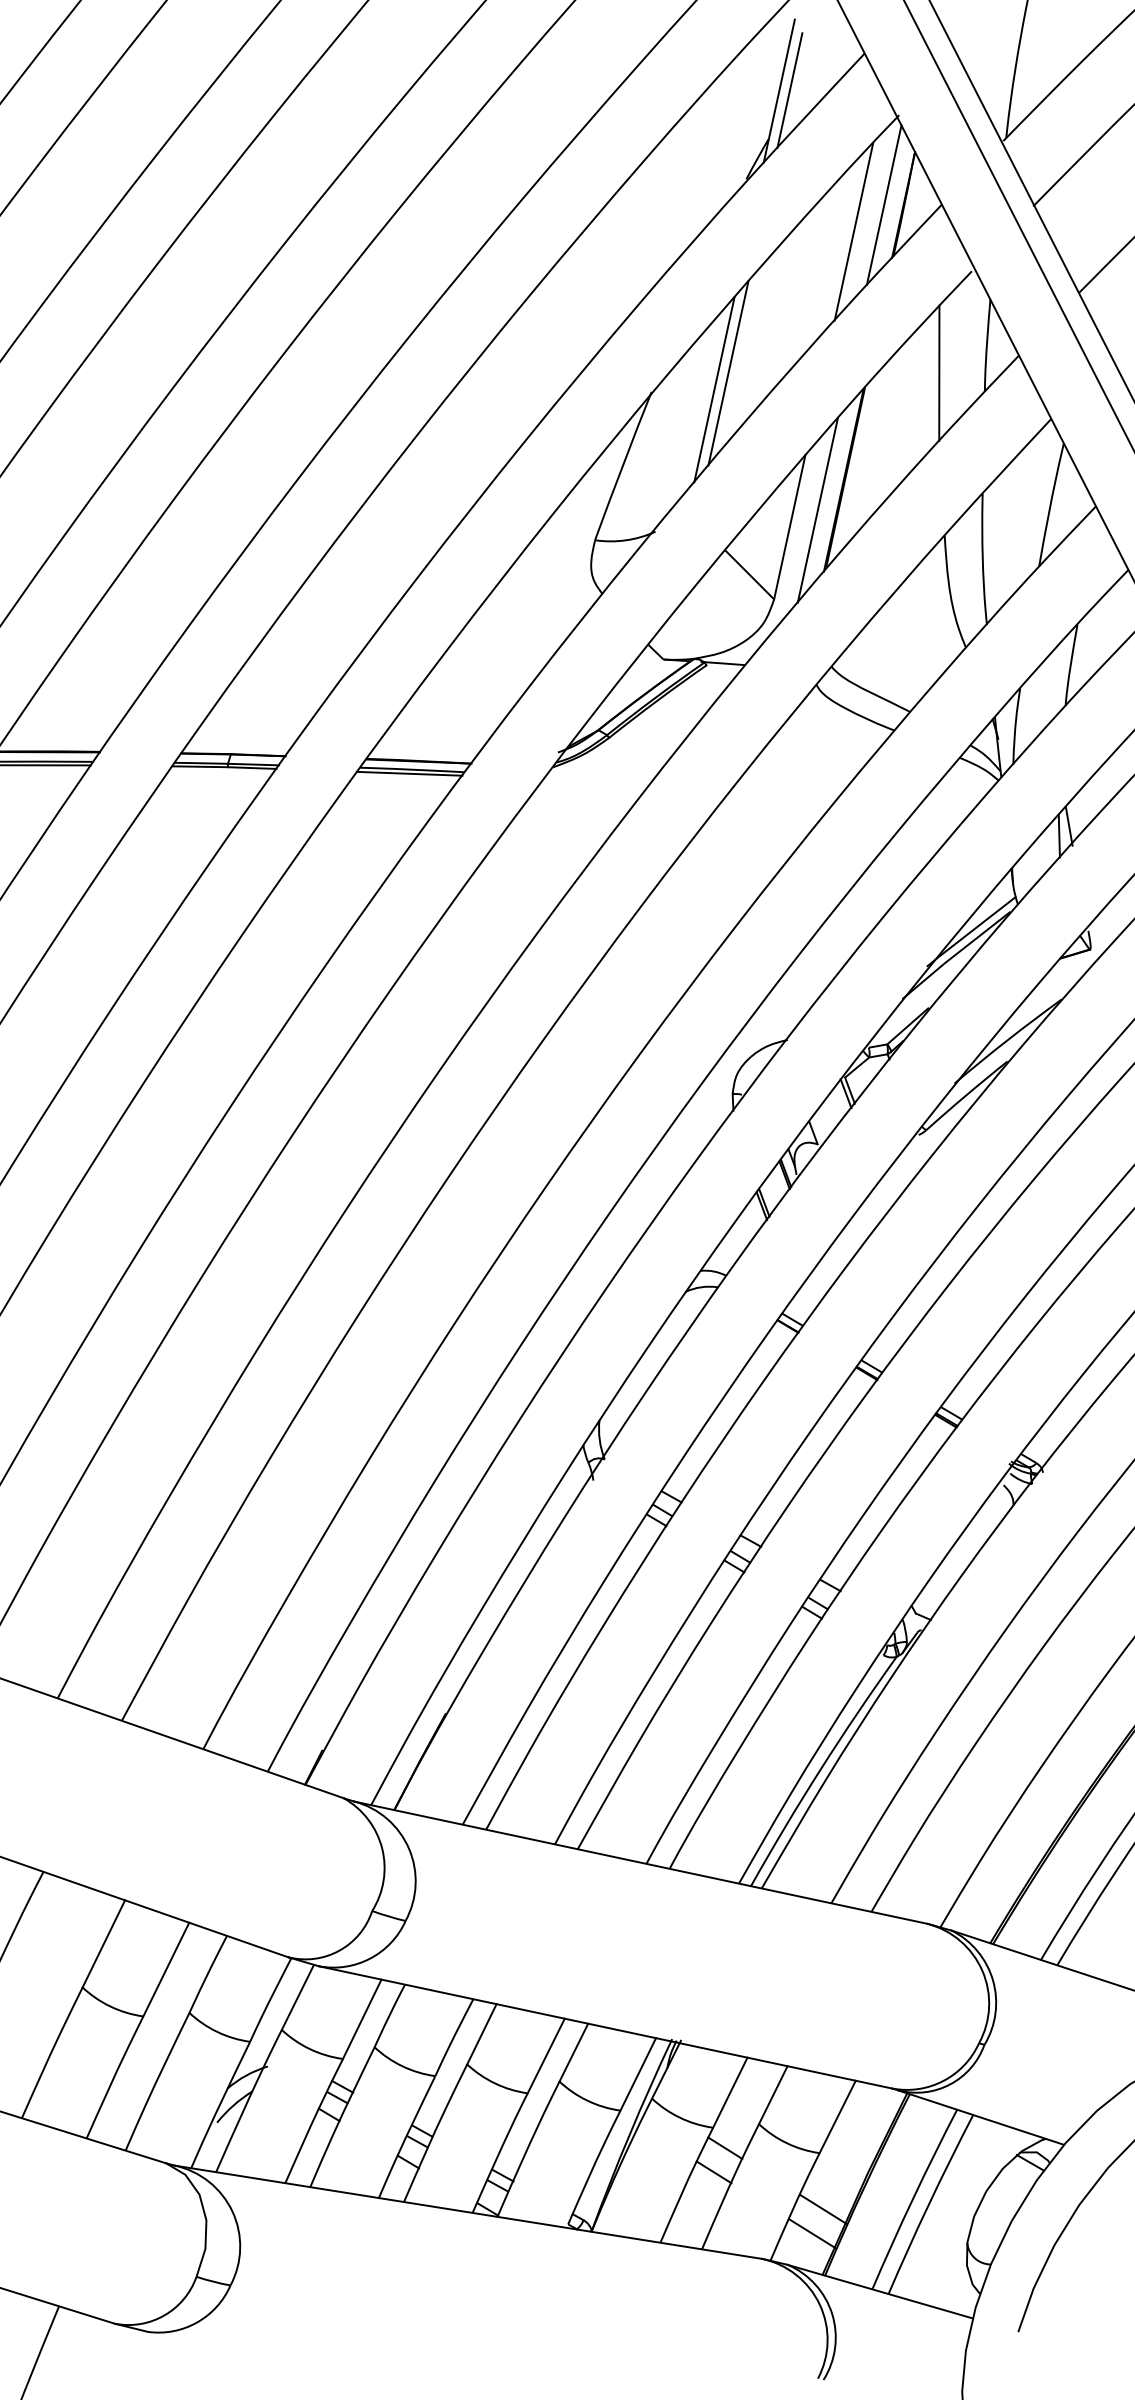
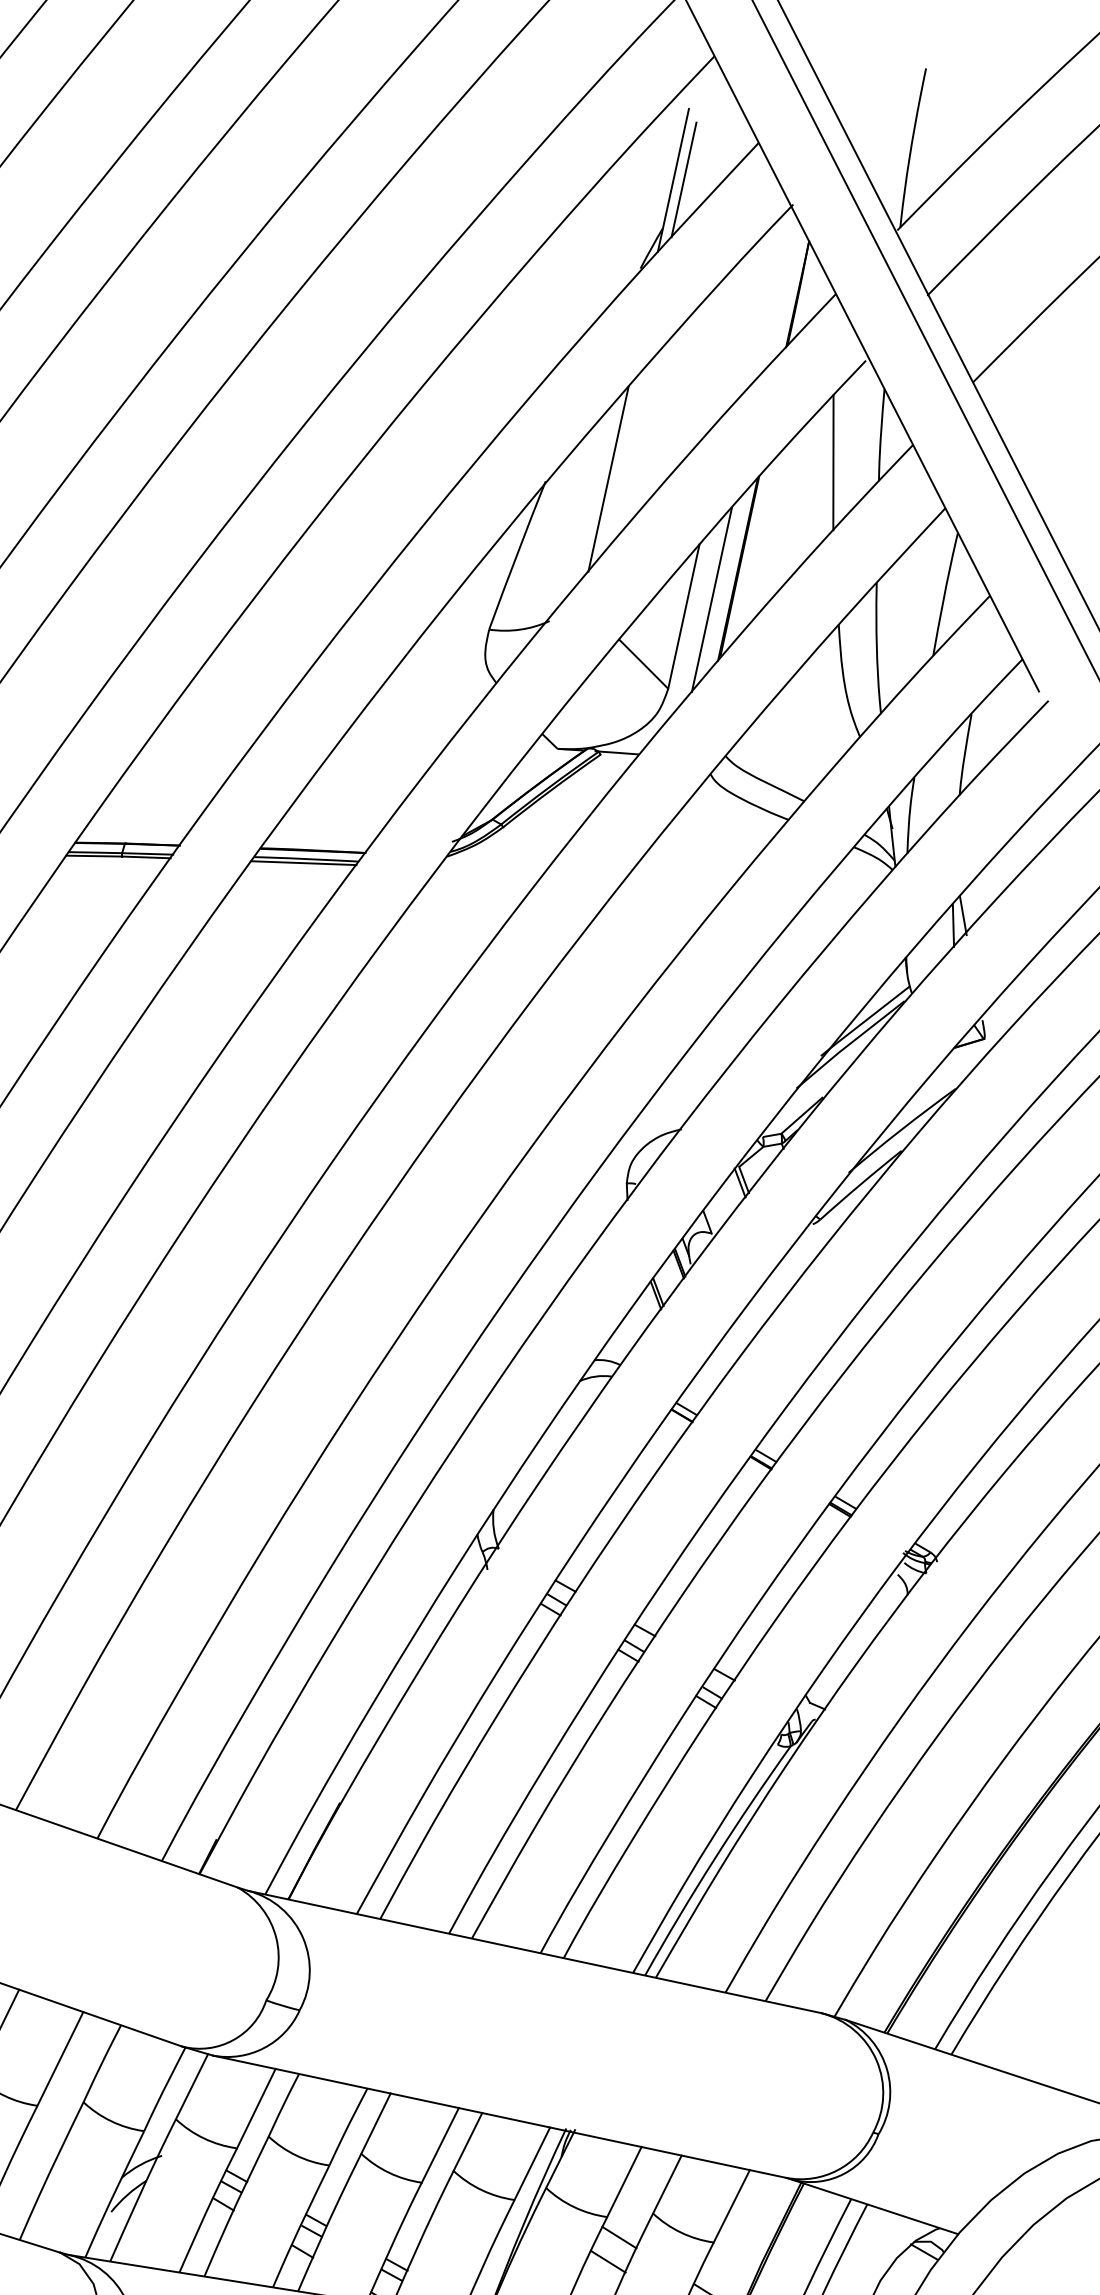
line: (883, 204) -> (777, 293), removed
line: (853, 231) -> (747, 320), removed
line: (728, 373) -> (622, 462), removed

